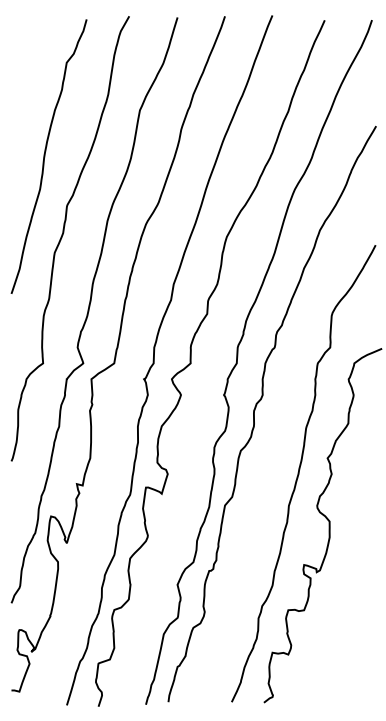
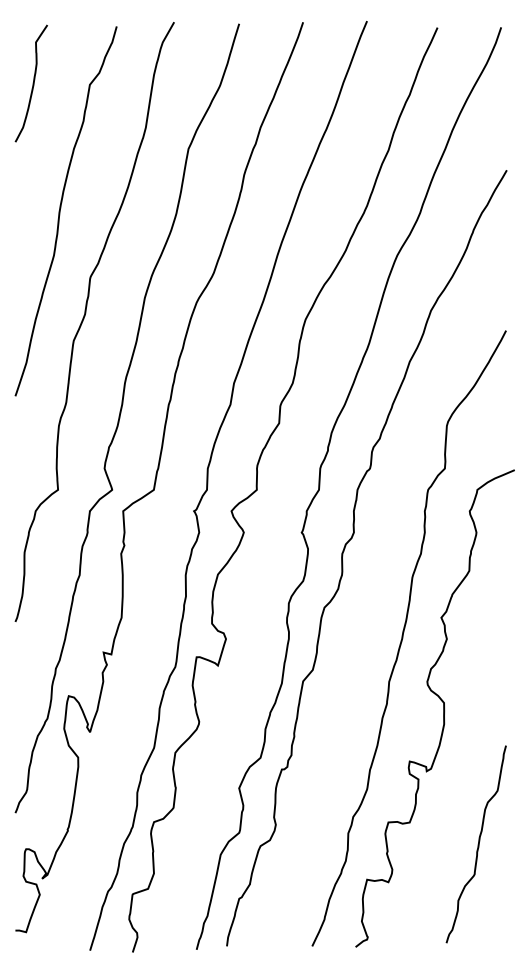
curve: (24, 61) -> (32, 83), added
curve: (354, 626) -> (477, 844), added

